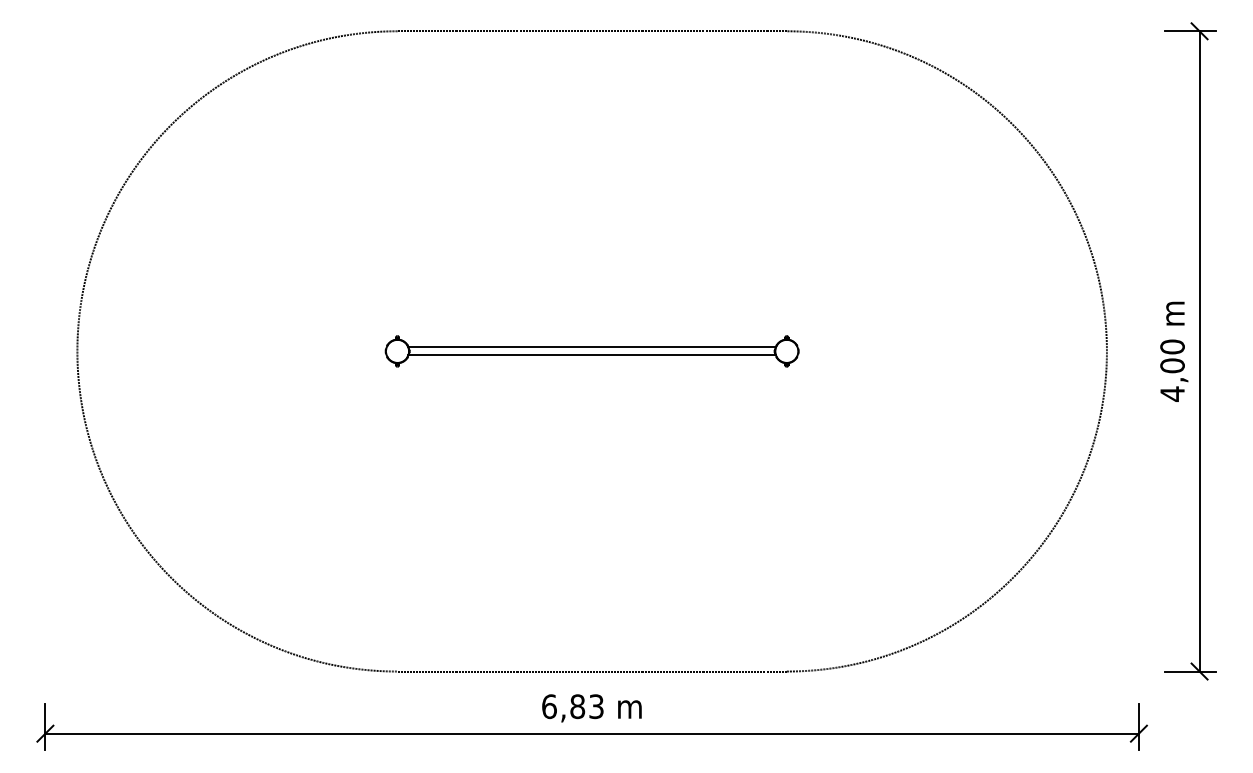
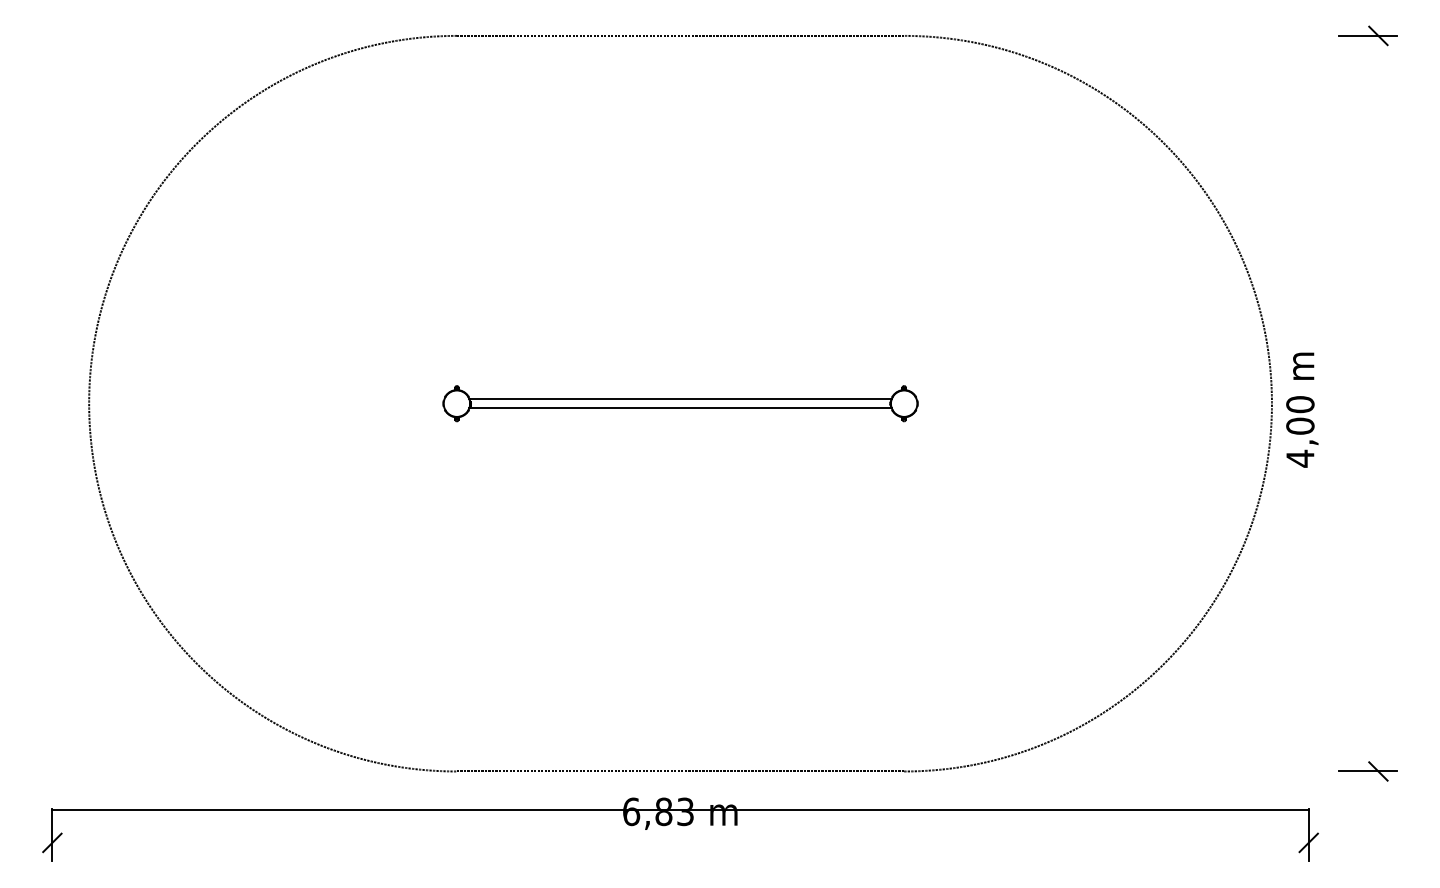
text: (1174, 351) -> (1302, 409), moved
line: (1199, 351) -> (1378, 403), removed
line: (592, 733) -> (680, 809), moved

